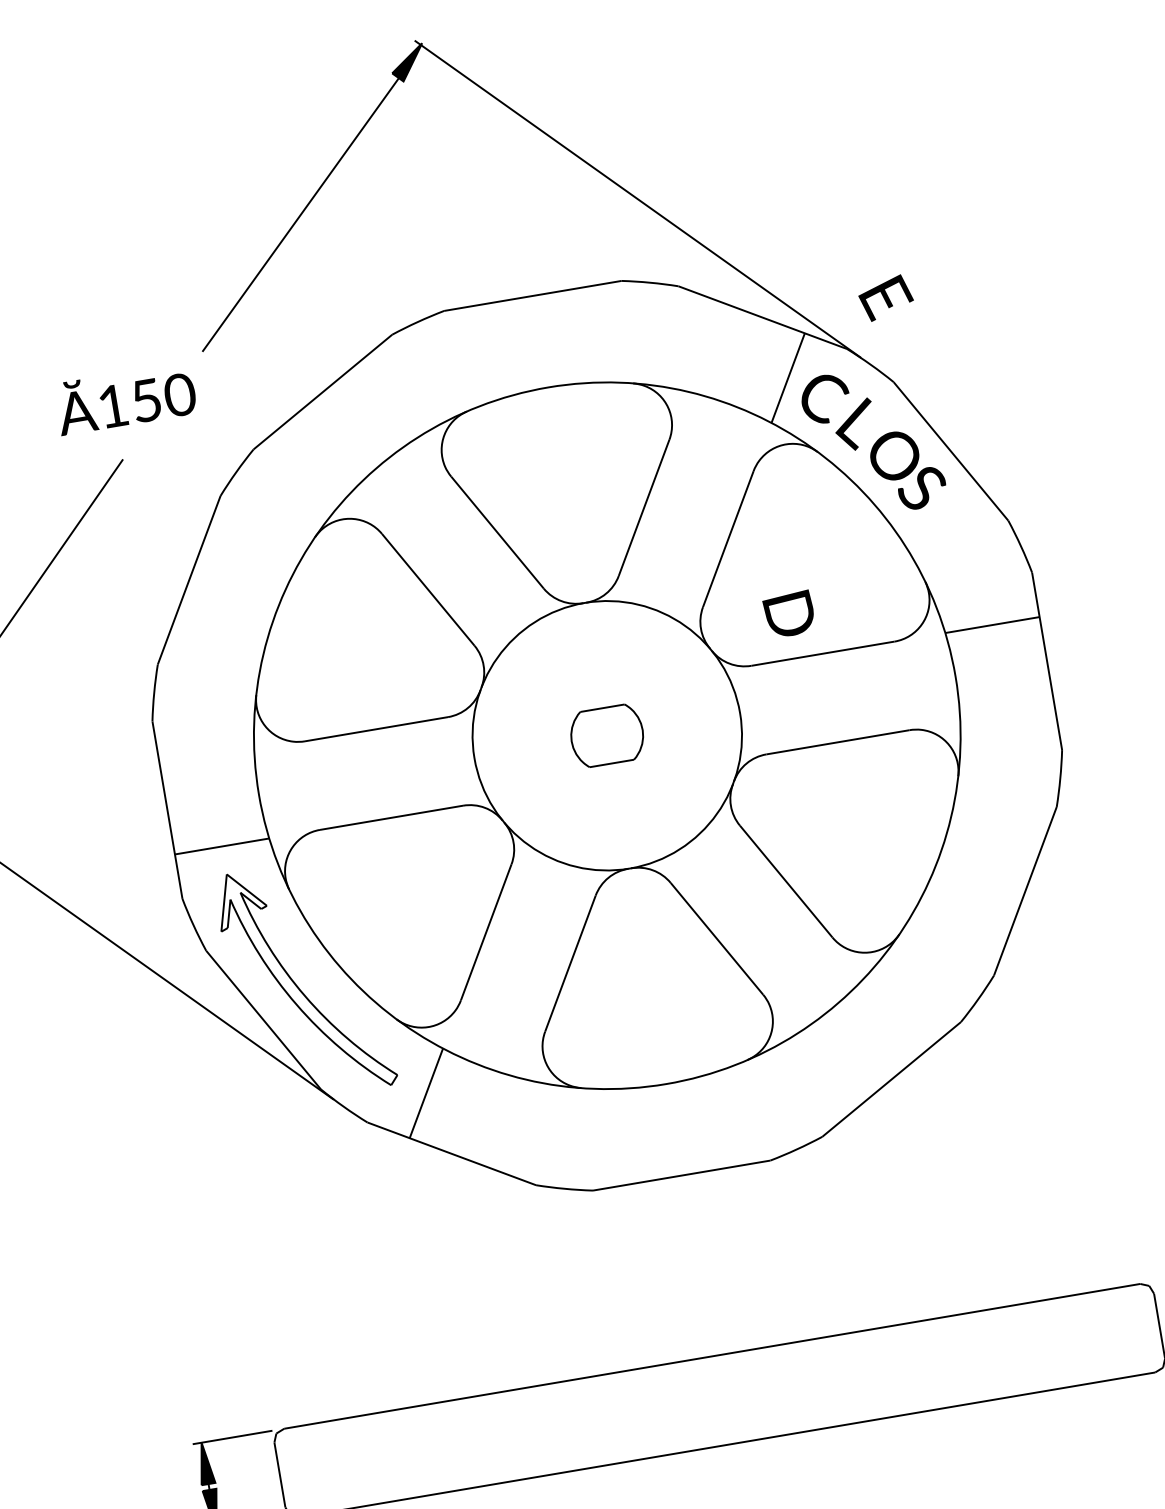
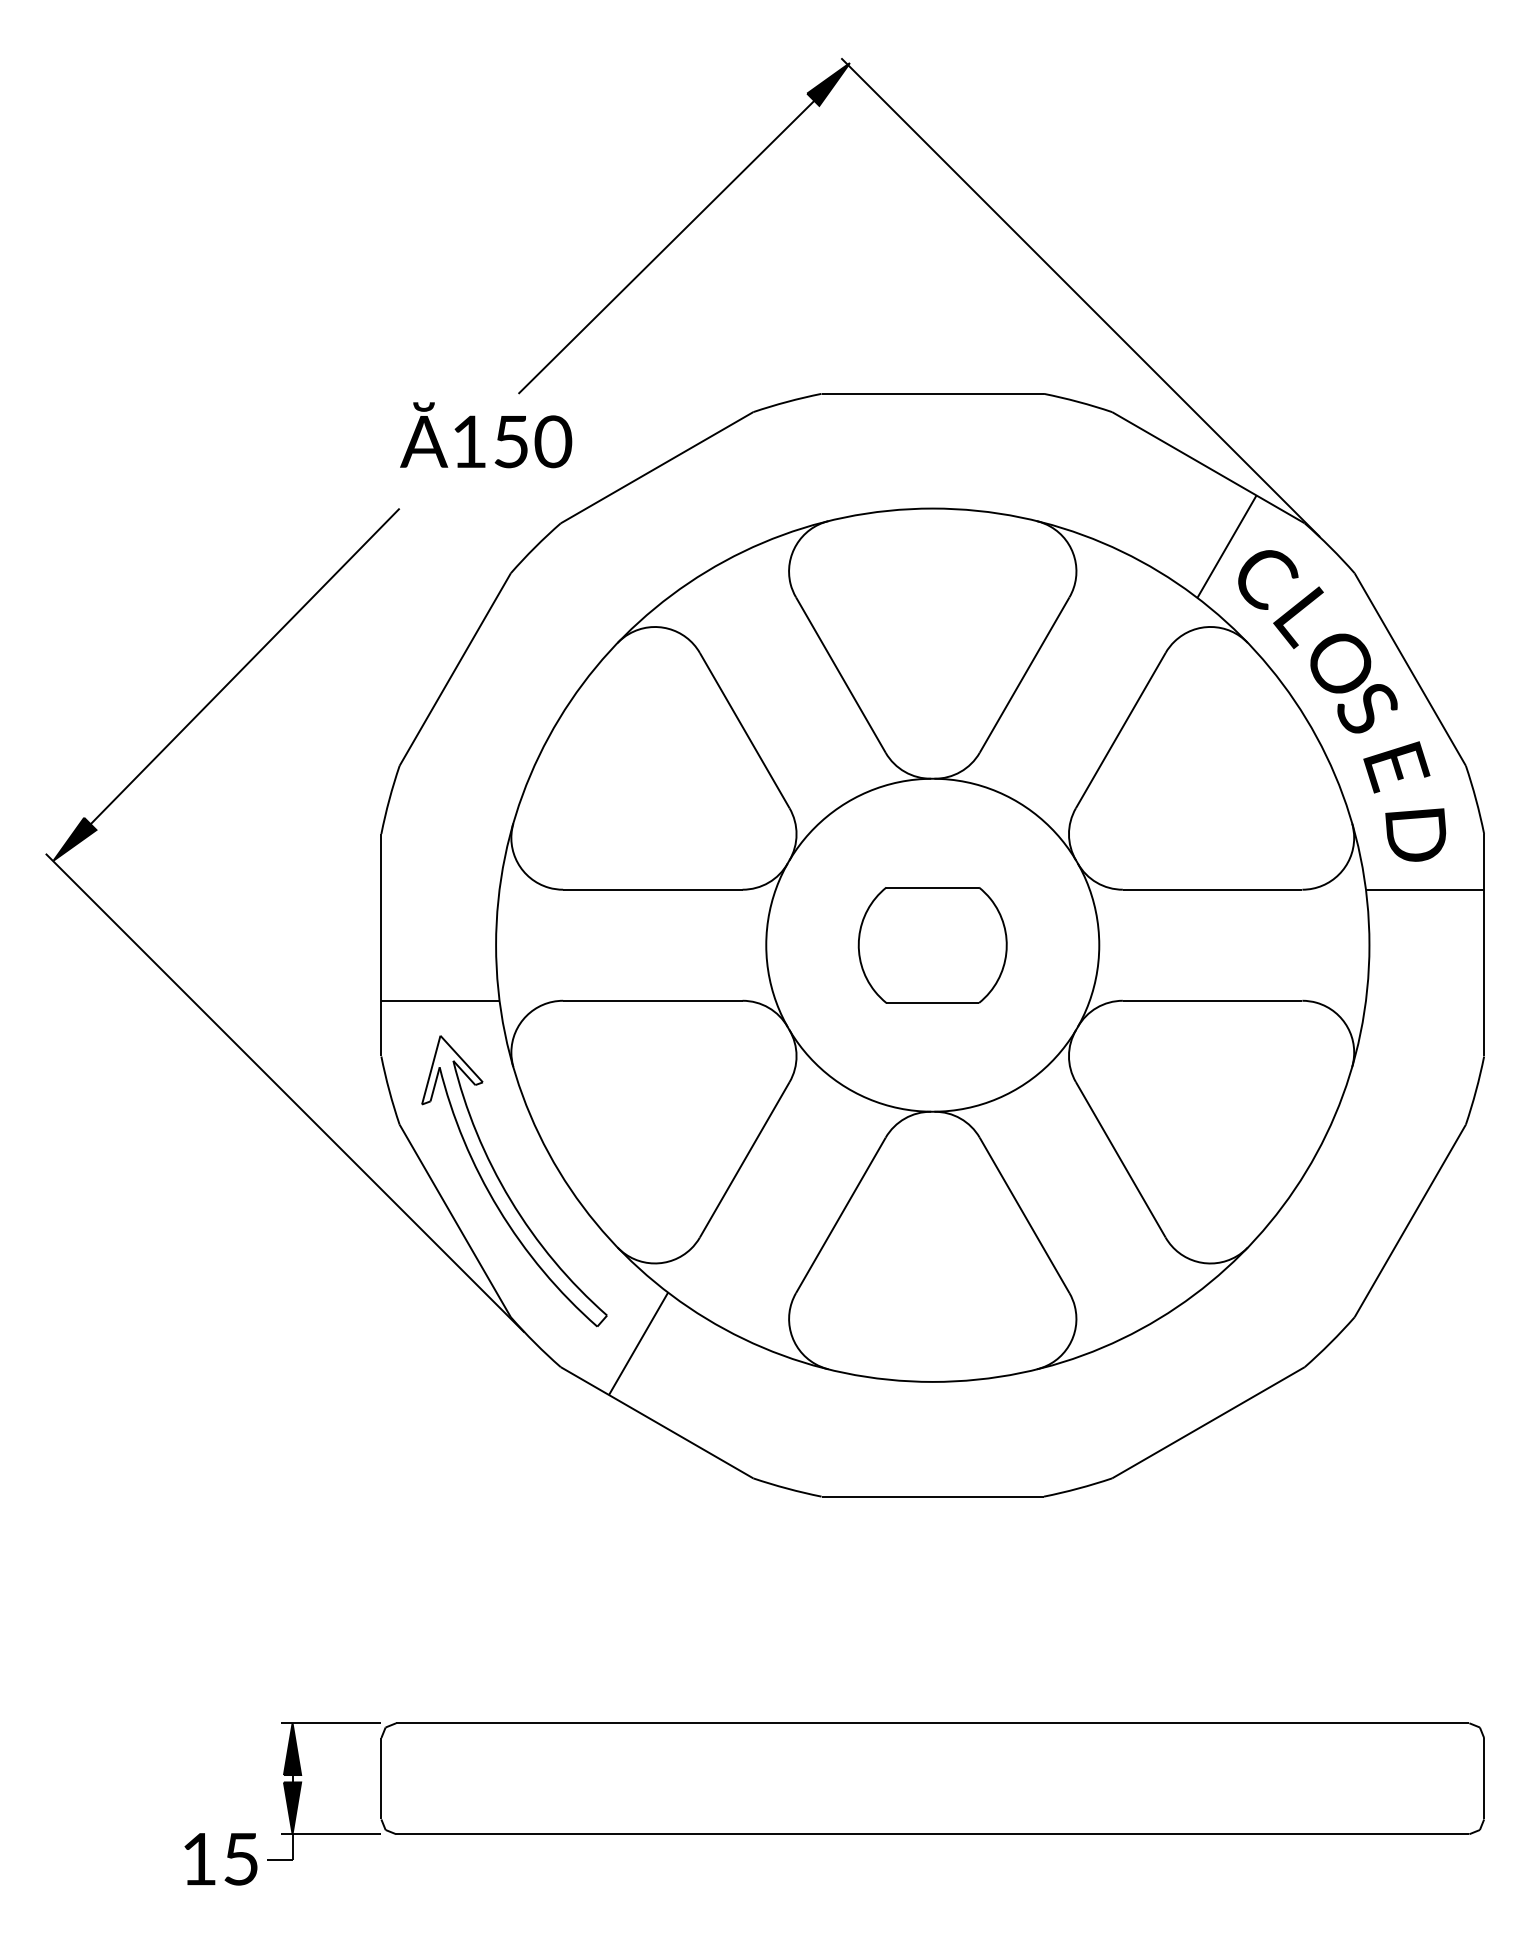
text: (885, 298) -> (1396, 767), moved
text: (125, 398) -> (486, 435), moved
text: (789, 614) -> (1415, 834), moved
part: (607, 735) -> (932, 945), size x1.67

